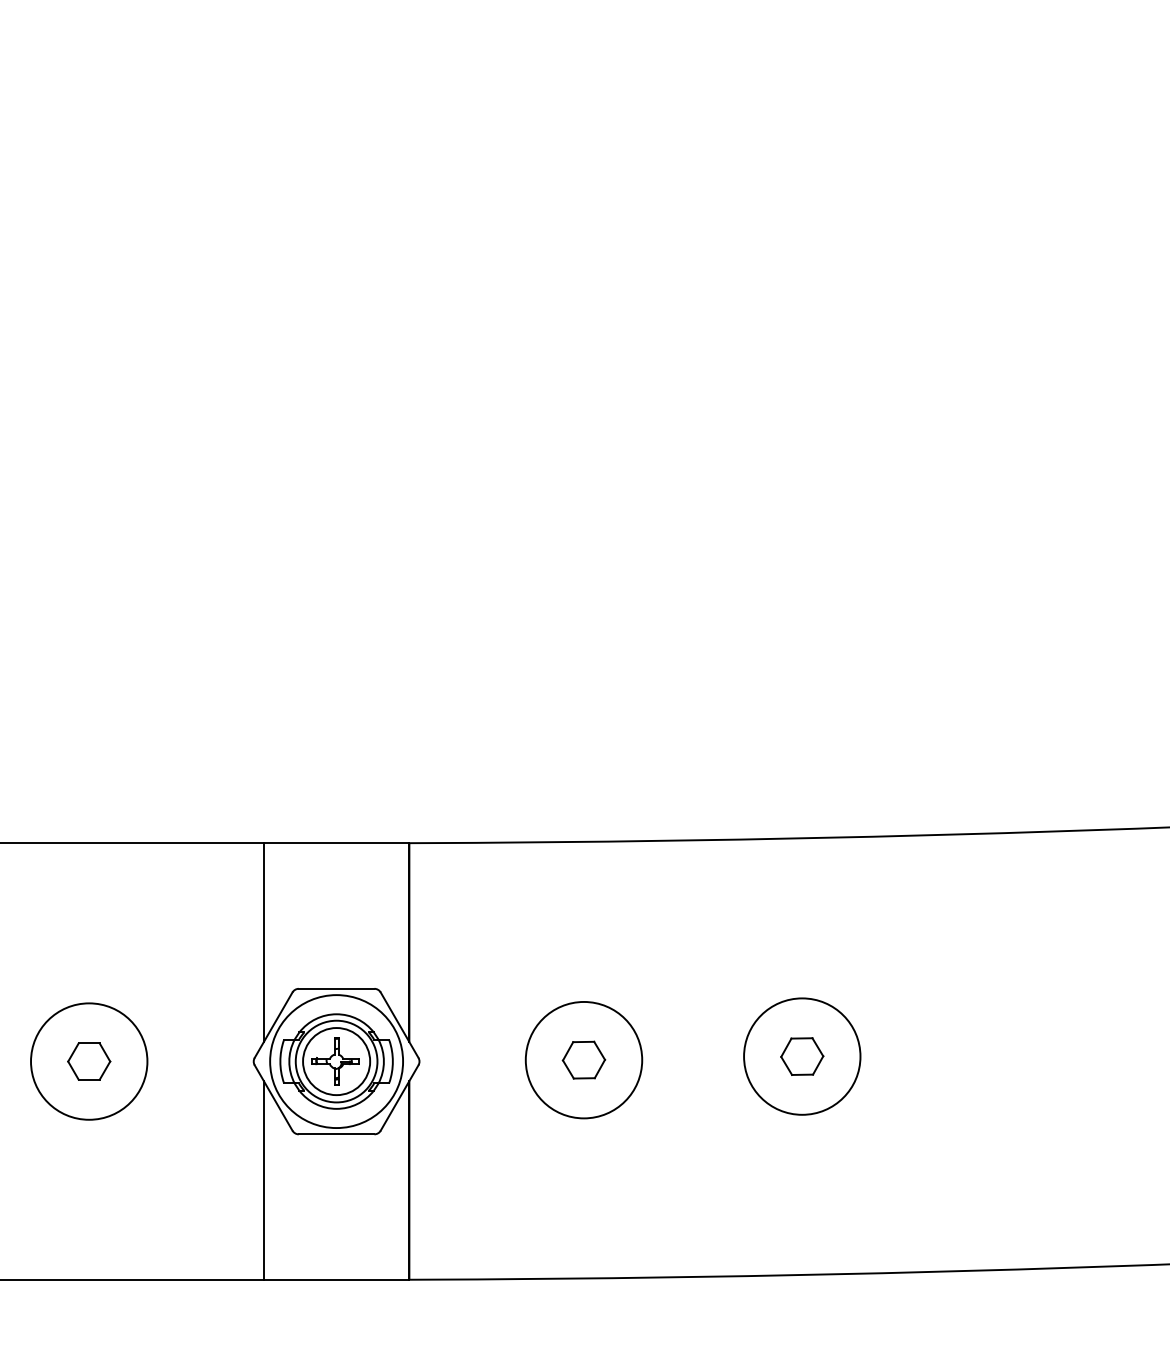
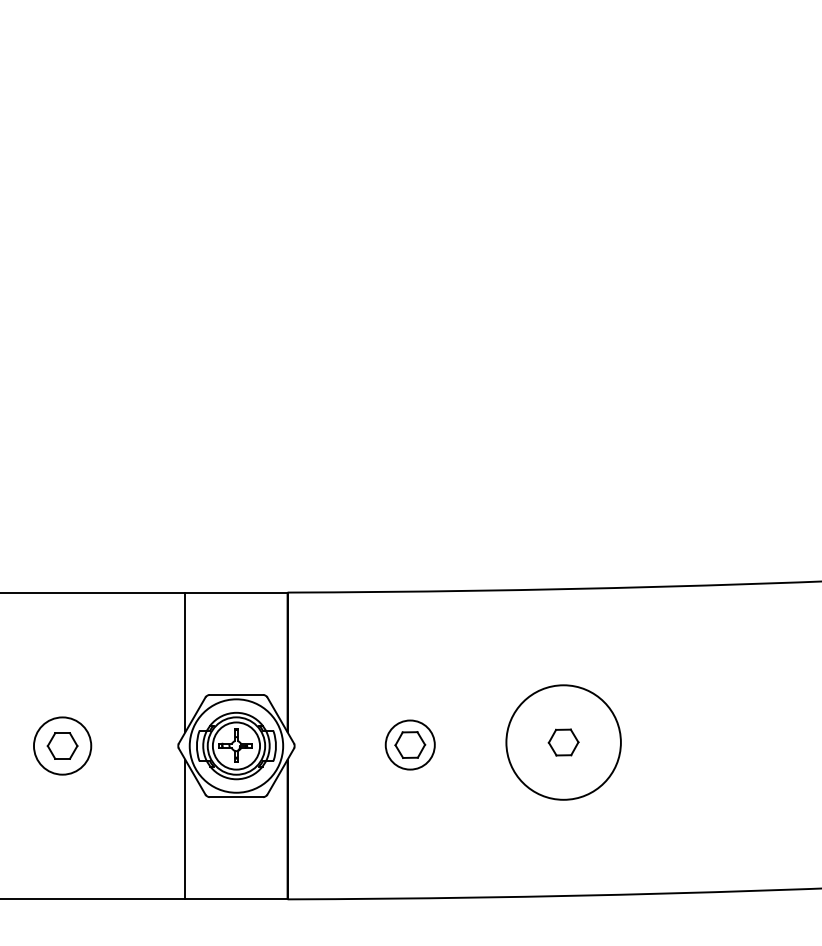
circle: (802, 1056) -> (563, 742), size x1.4
circle: (584, 1059) -> (410, 744), size x0.6
circle: (89, 1060) -> (62, 745), size x0.7

